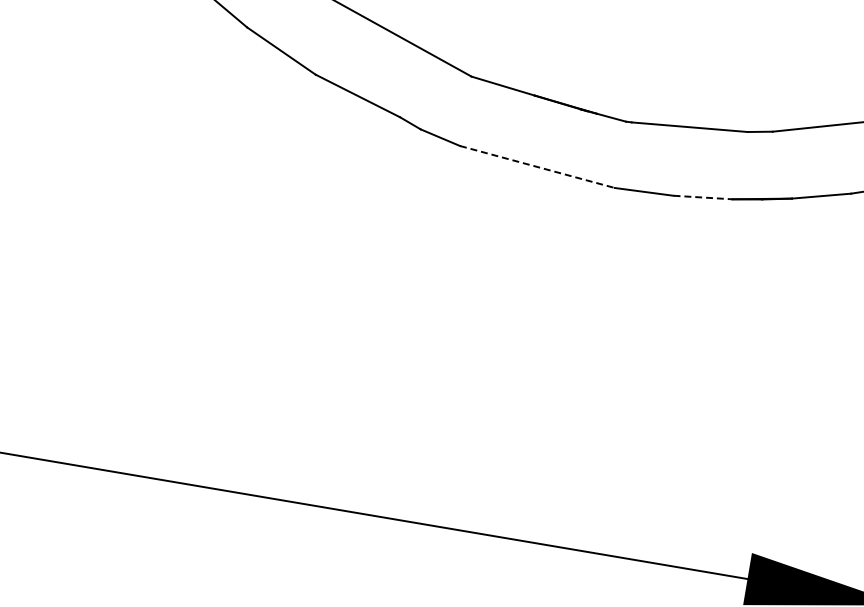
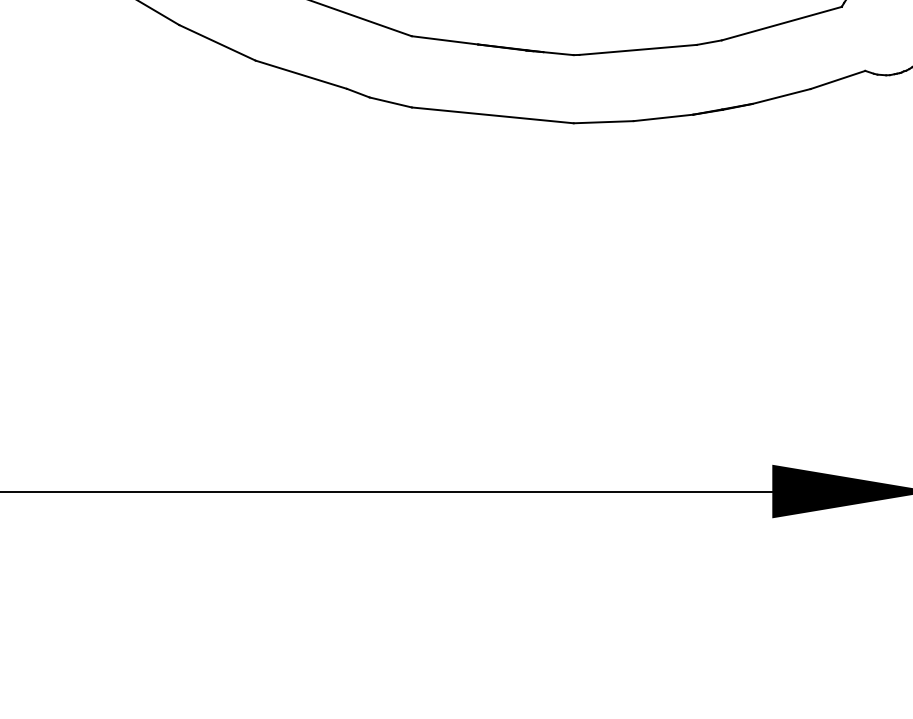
line: (538, 167) -> (493, 115), dashed -> solid
line: (703, 197) -> (663, 117), dashed -> solid

